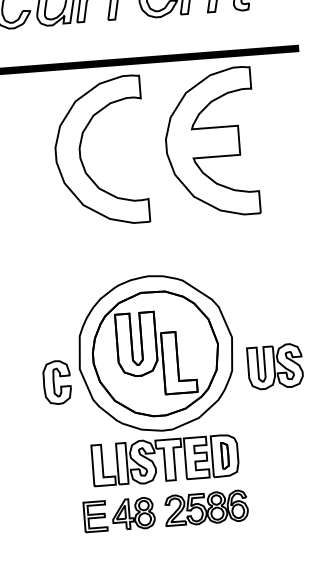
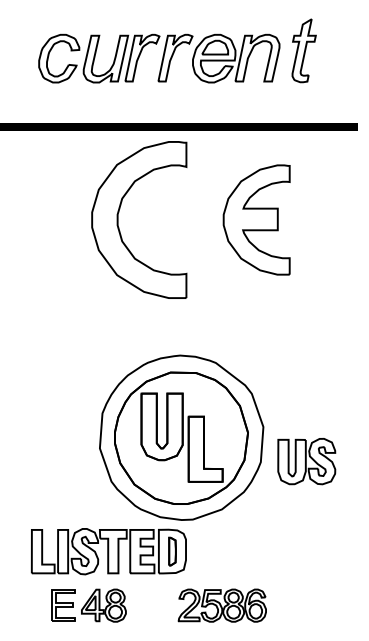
part: (210, 142) -> (256, 219), size x0.7
part: (56, 382) -> (74, 460), removed
part: (164, 460) -> (108, 551), moved
part: (119, 514) -> (88, 605), moved

